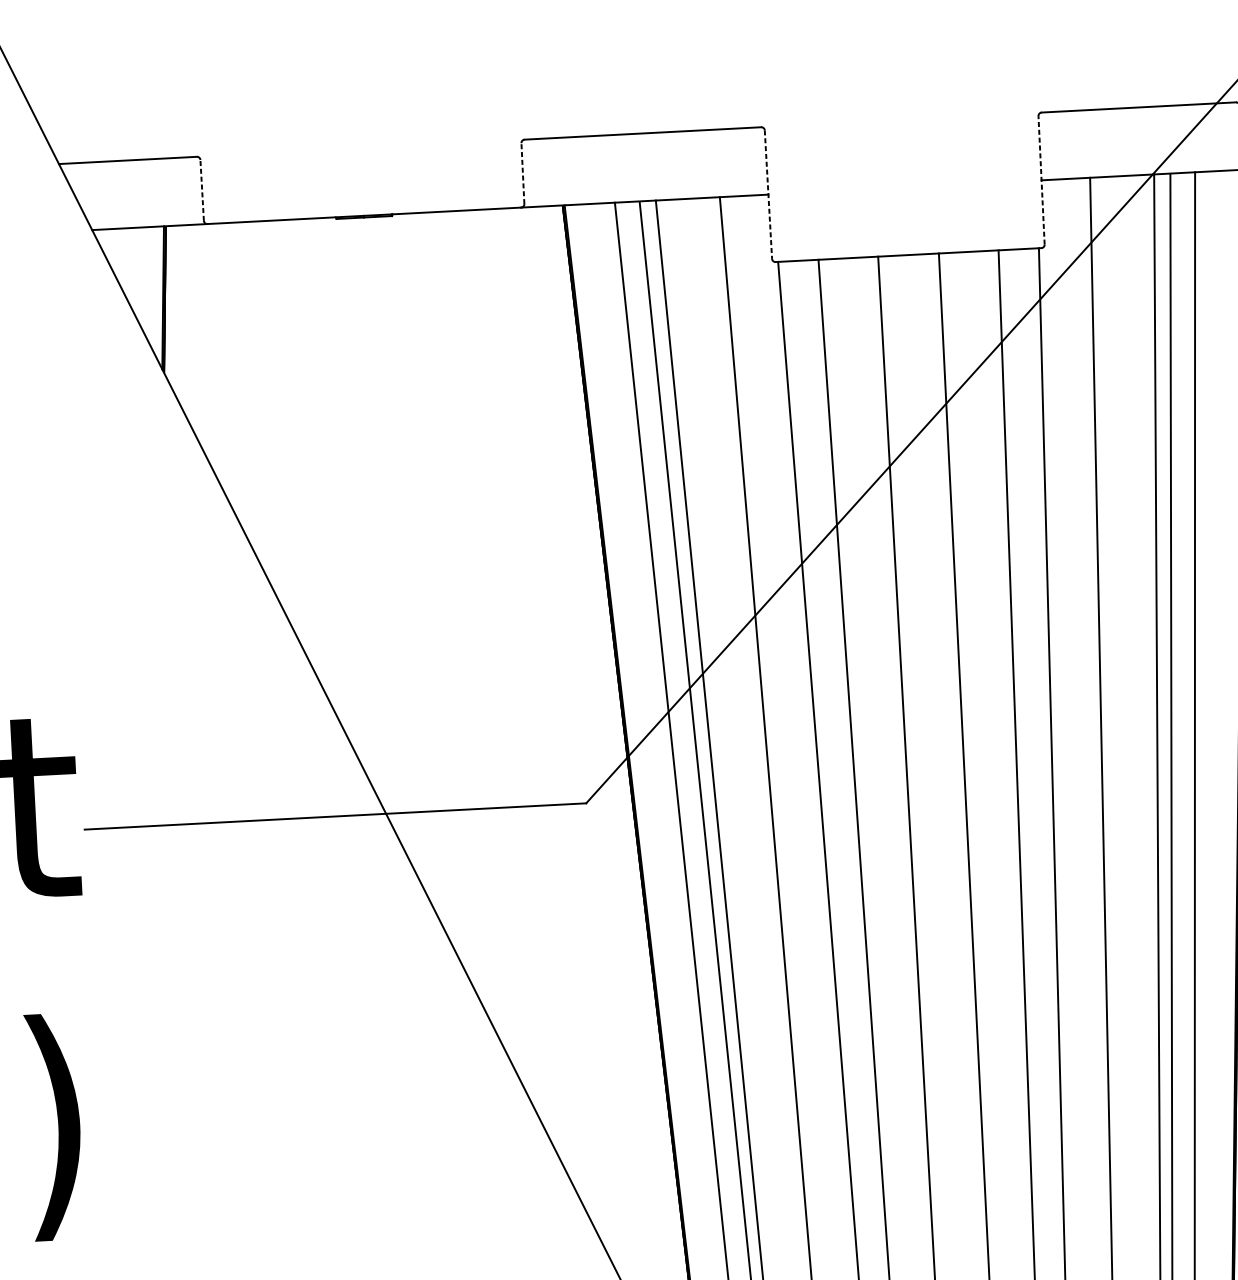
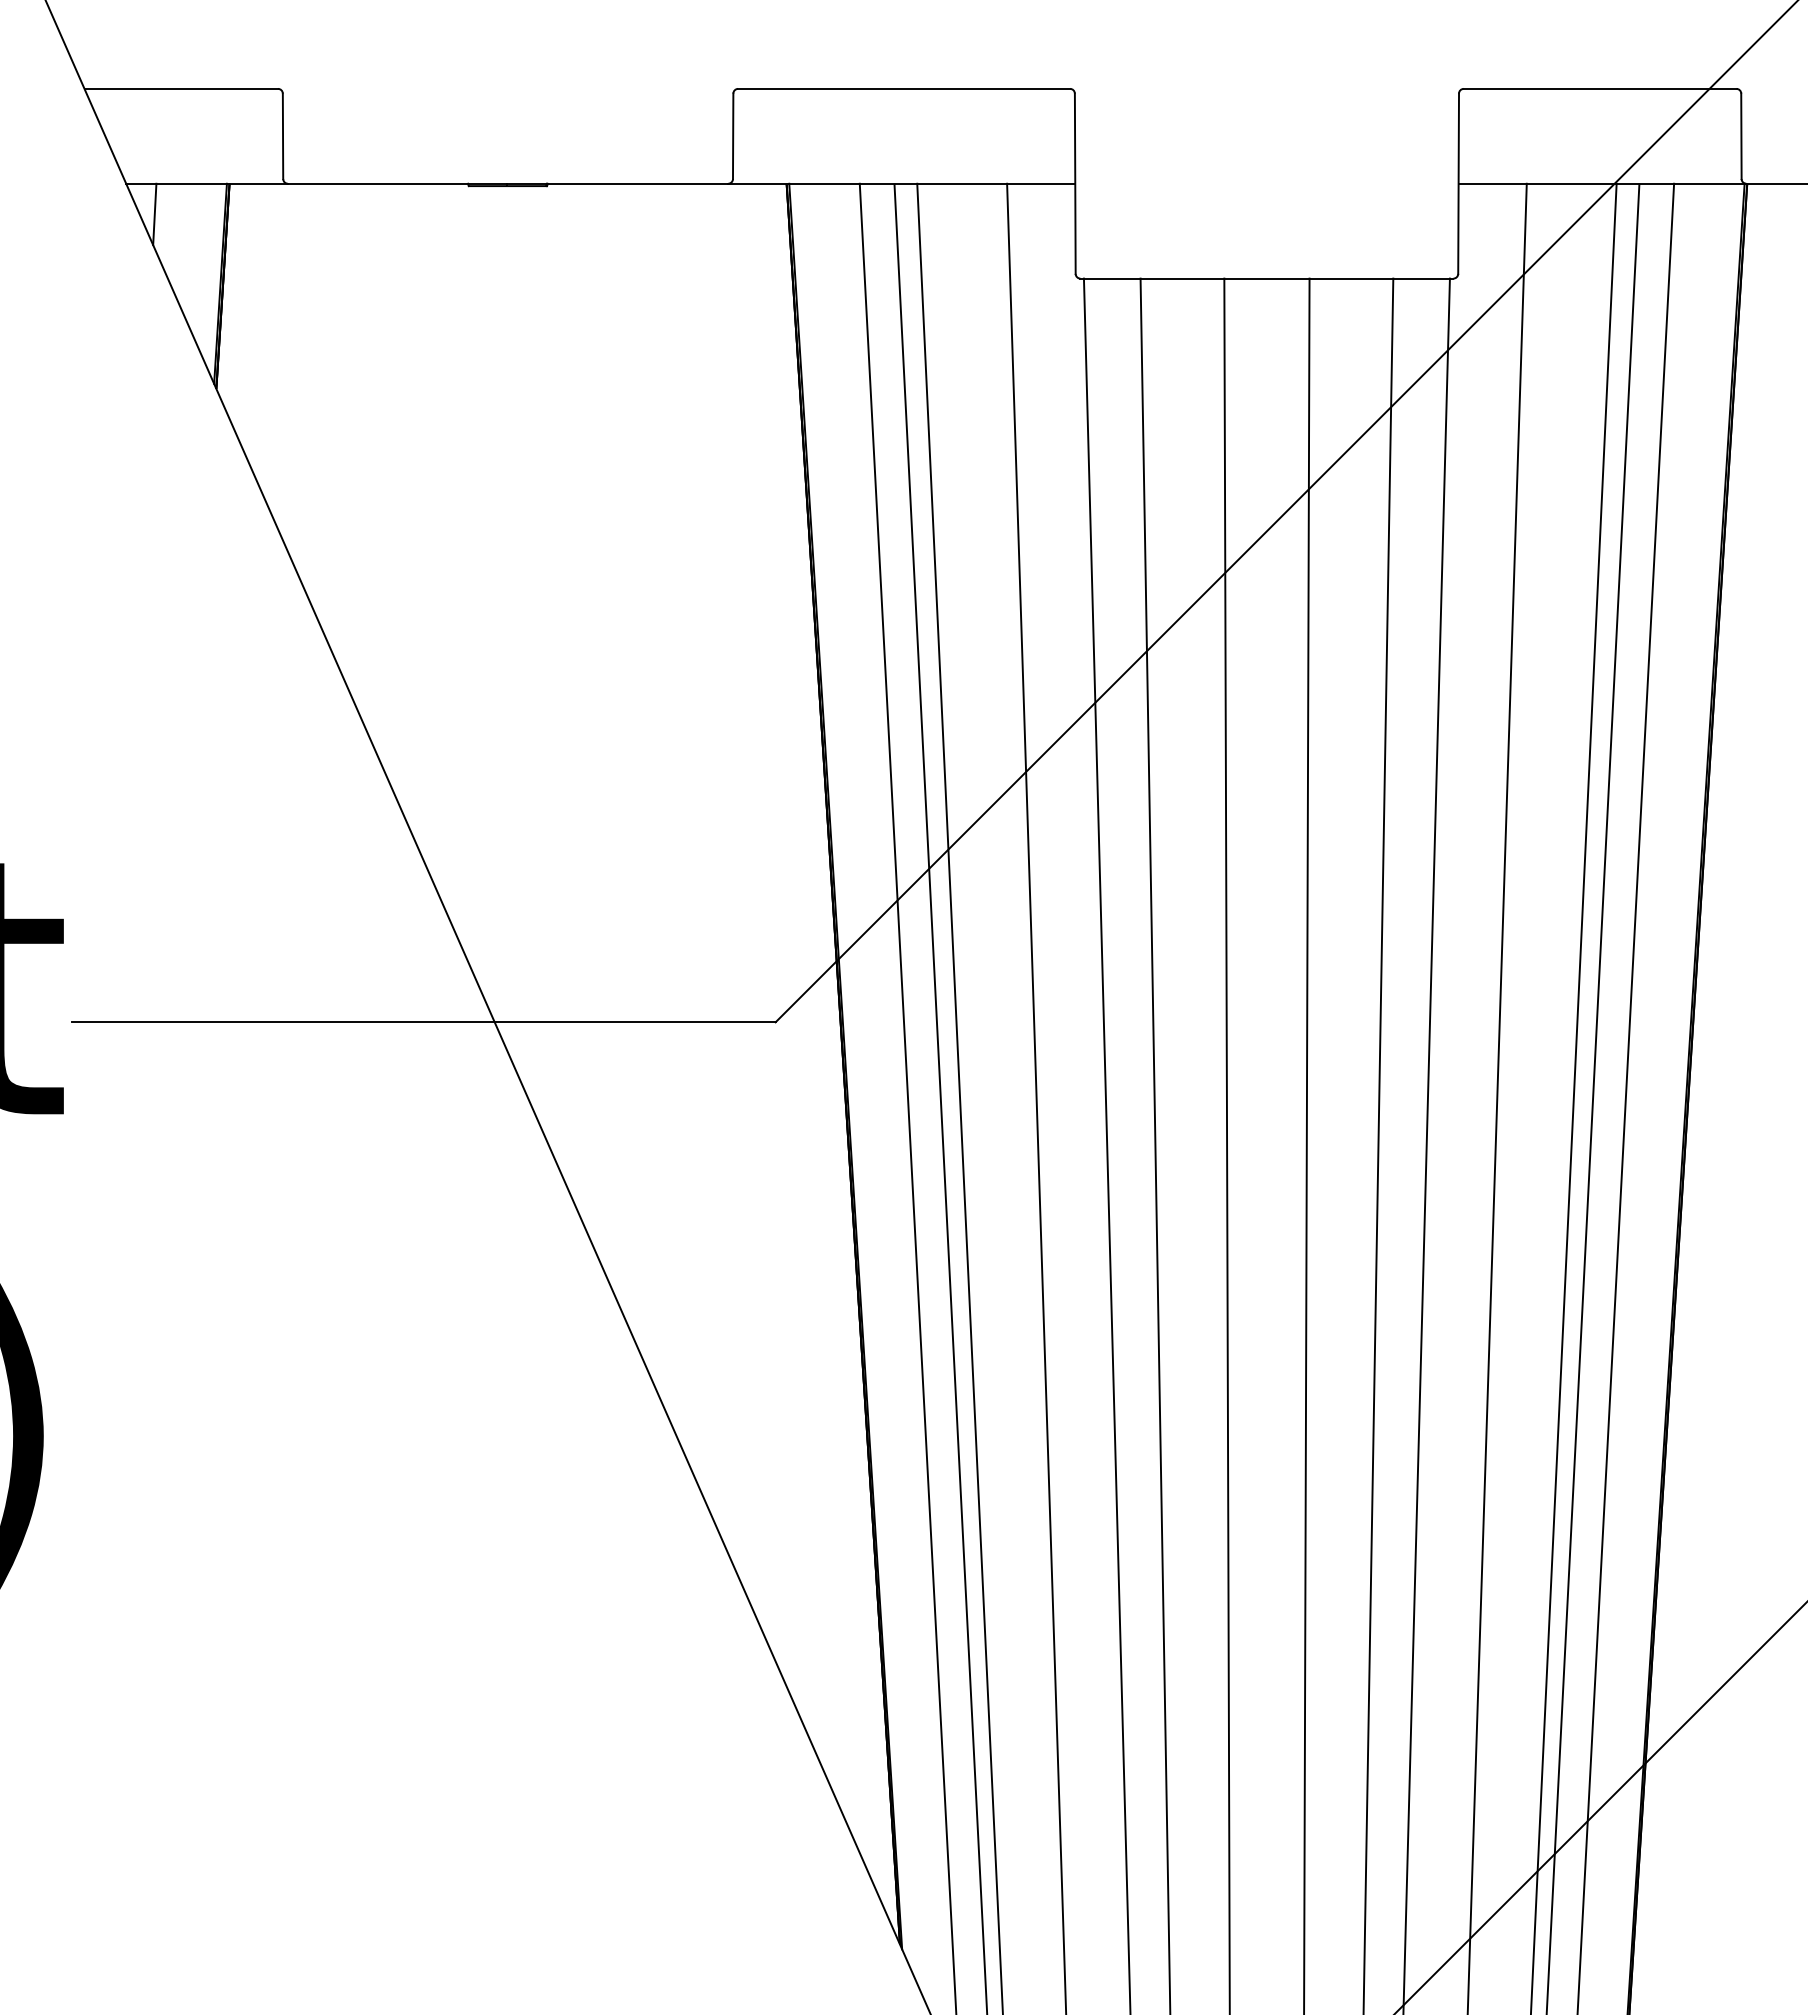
line: (523, 173) -> (733, 136), dashed -> solid
line: (1041, 180) -> (1458, 183), dashed -> solid
line: (202, 190) -> (283, 136), dashed -> solid
line: (768, 195) -> (1075, 184), dashed -> solid
line: (113, 250) -> (154, 214), added

